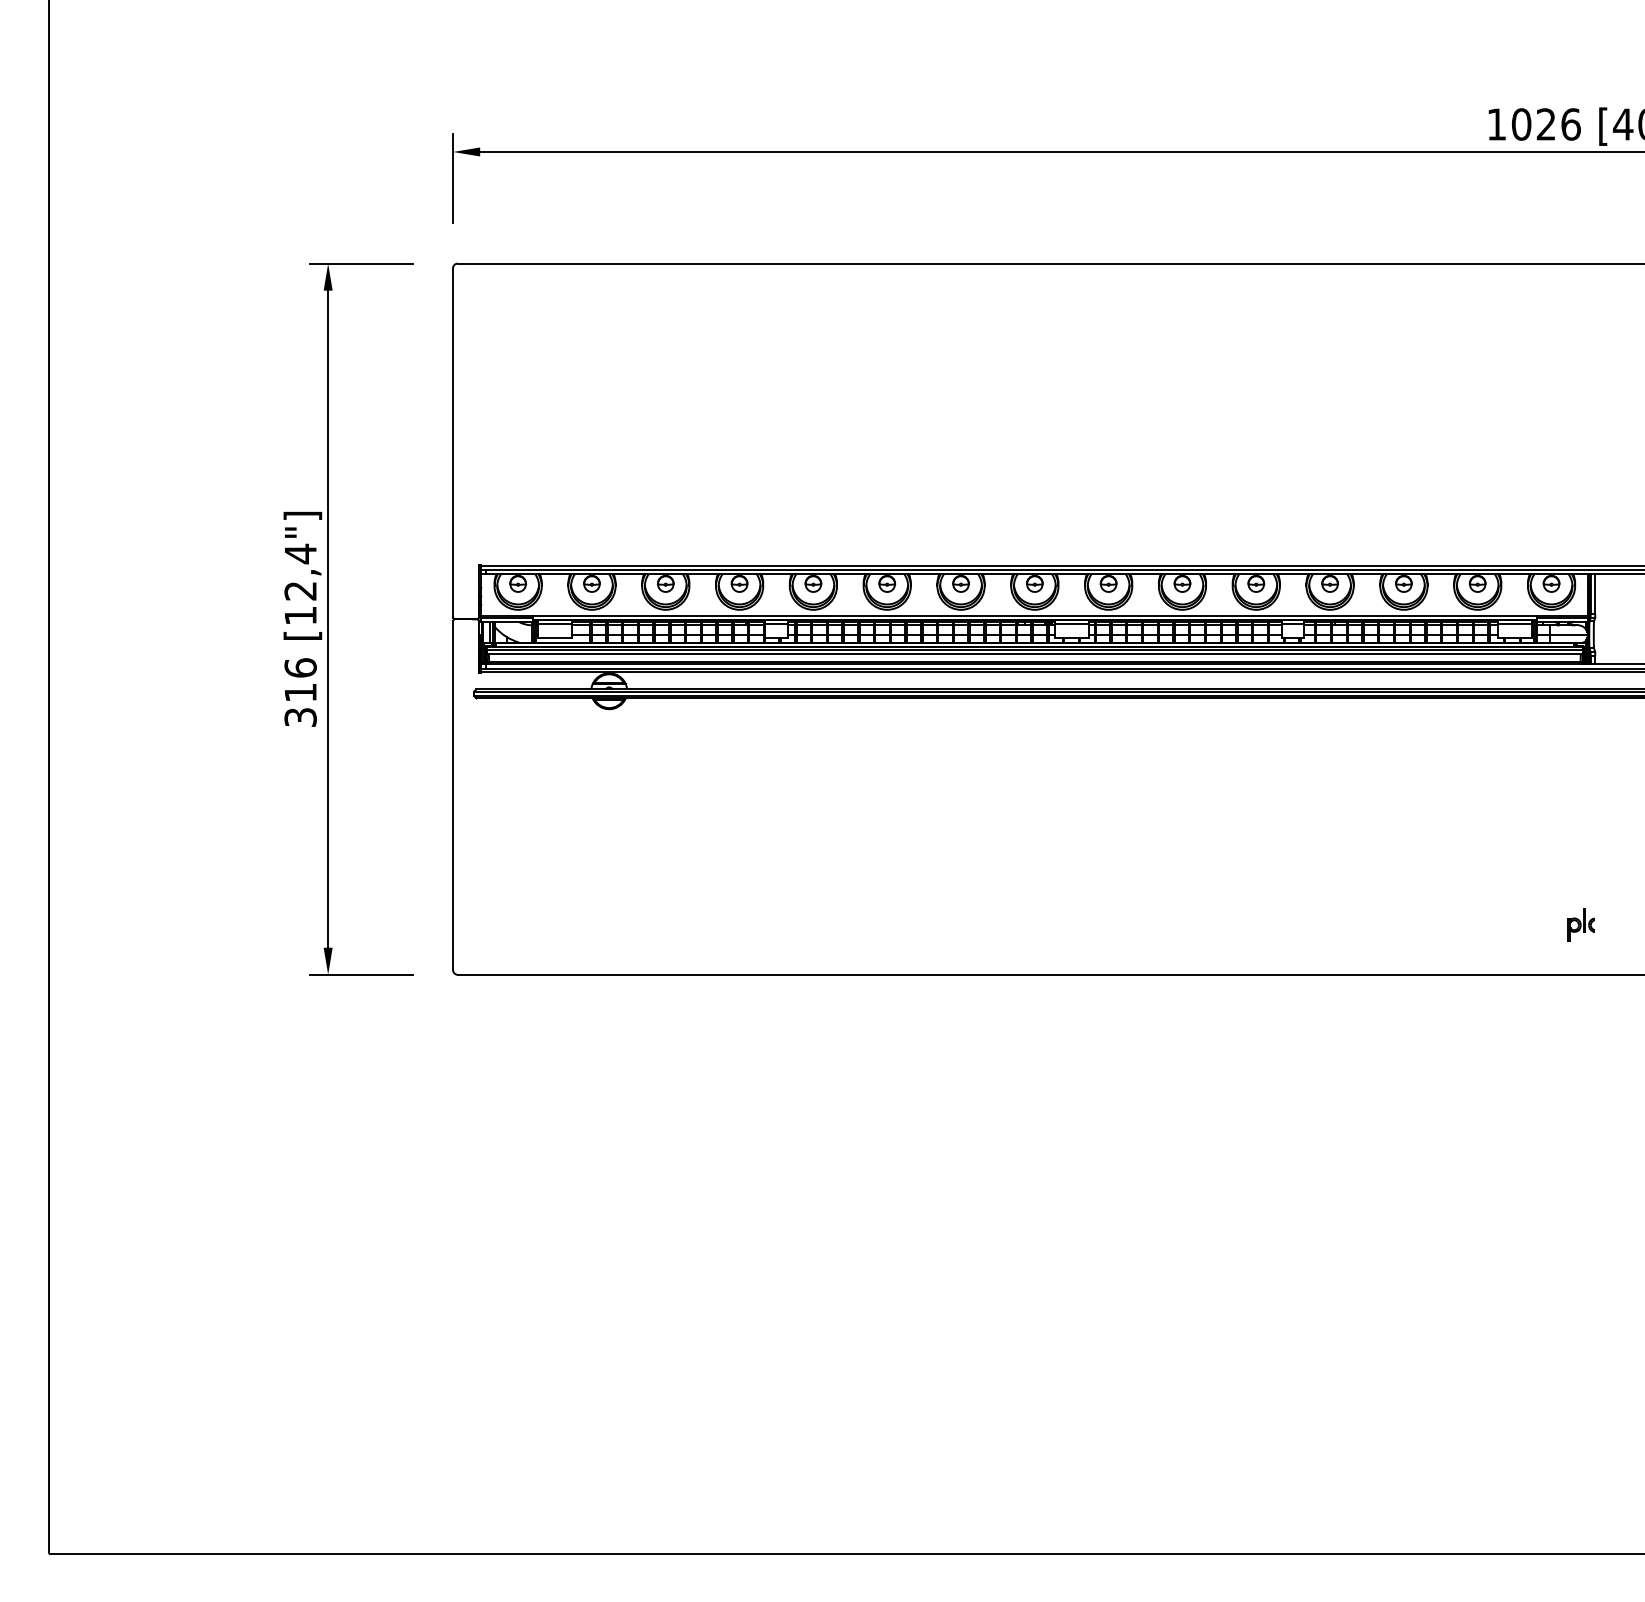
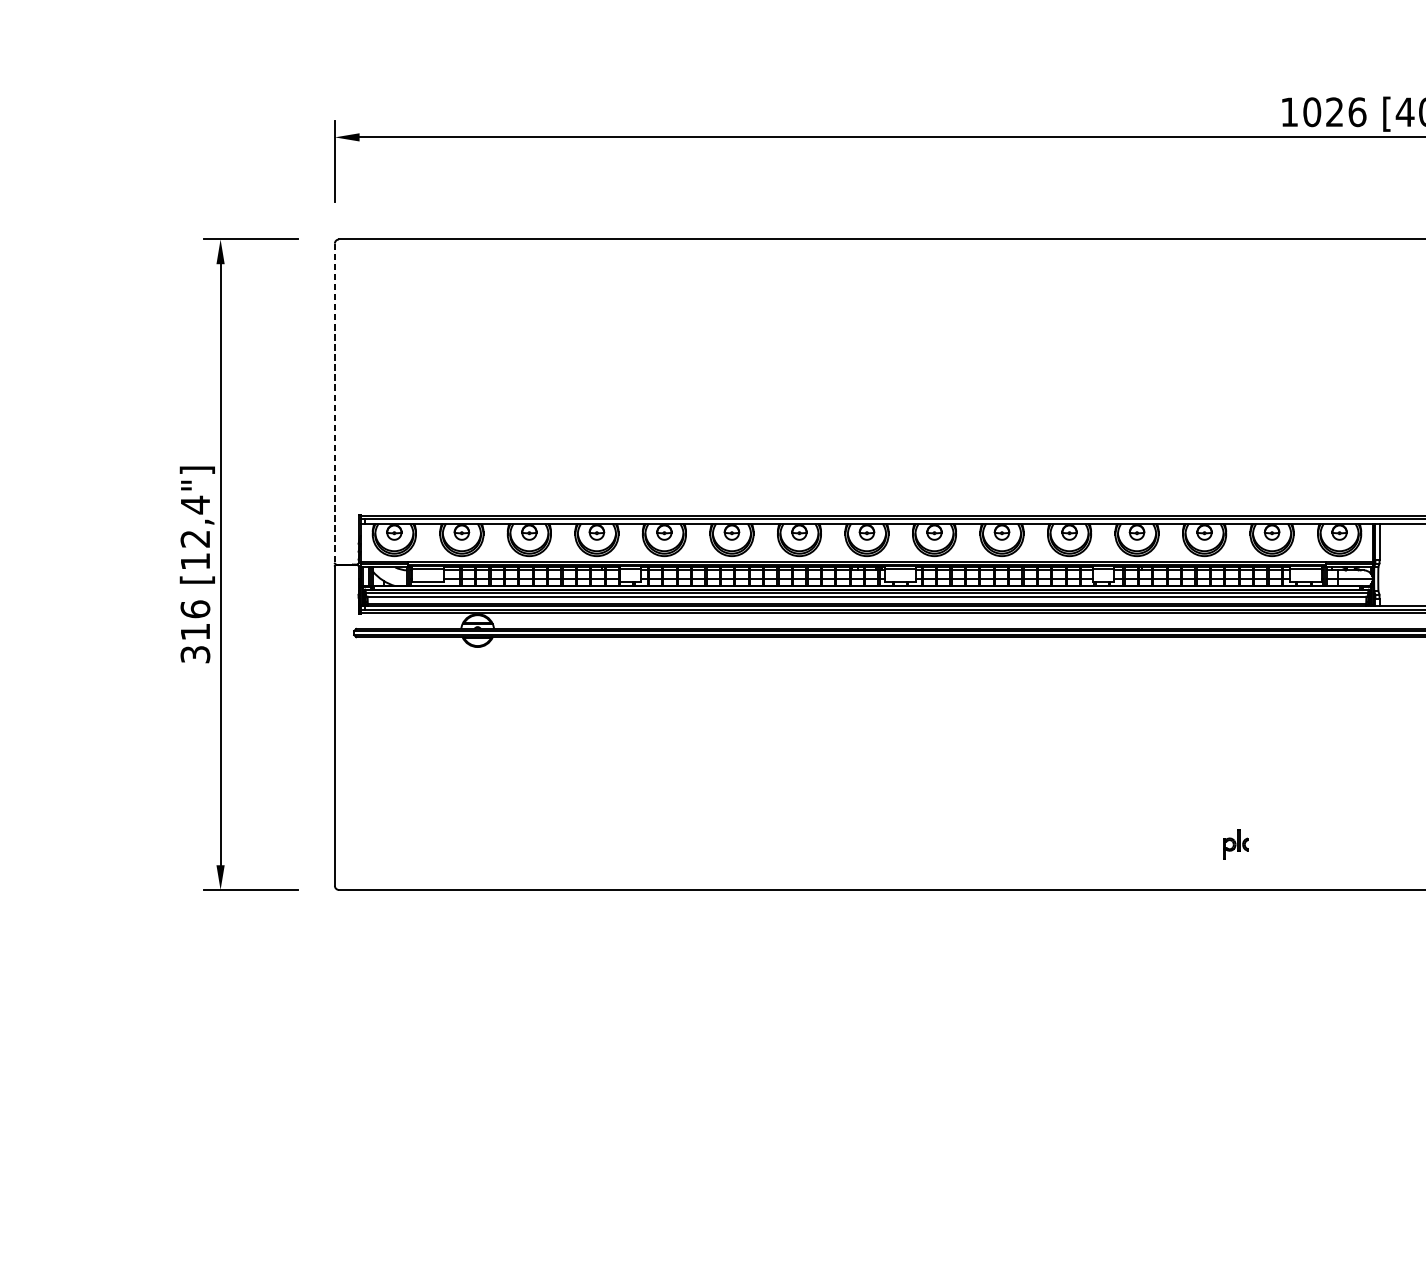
line: (453, 442) -> (335, 403), solid -> dashed
part: (1580, 924) -> (1235, 843), moved

